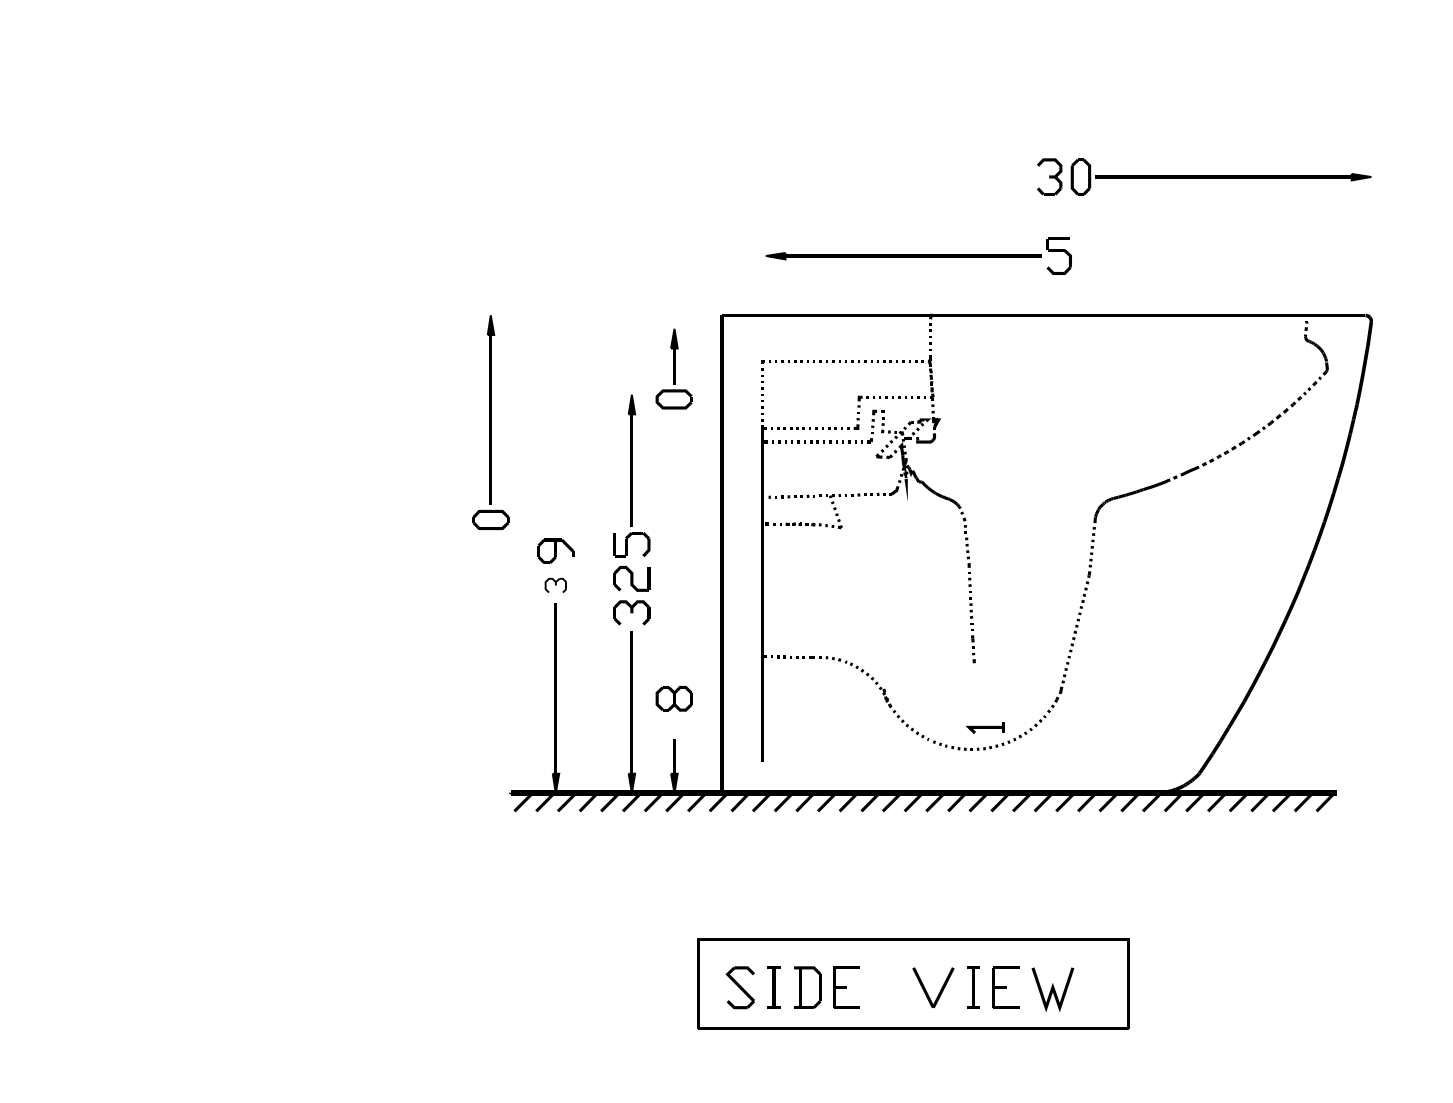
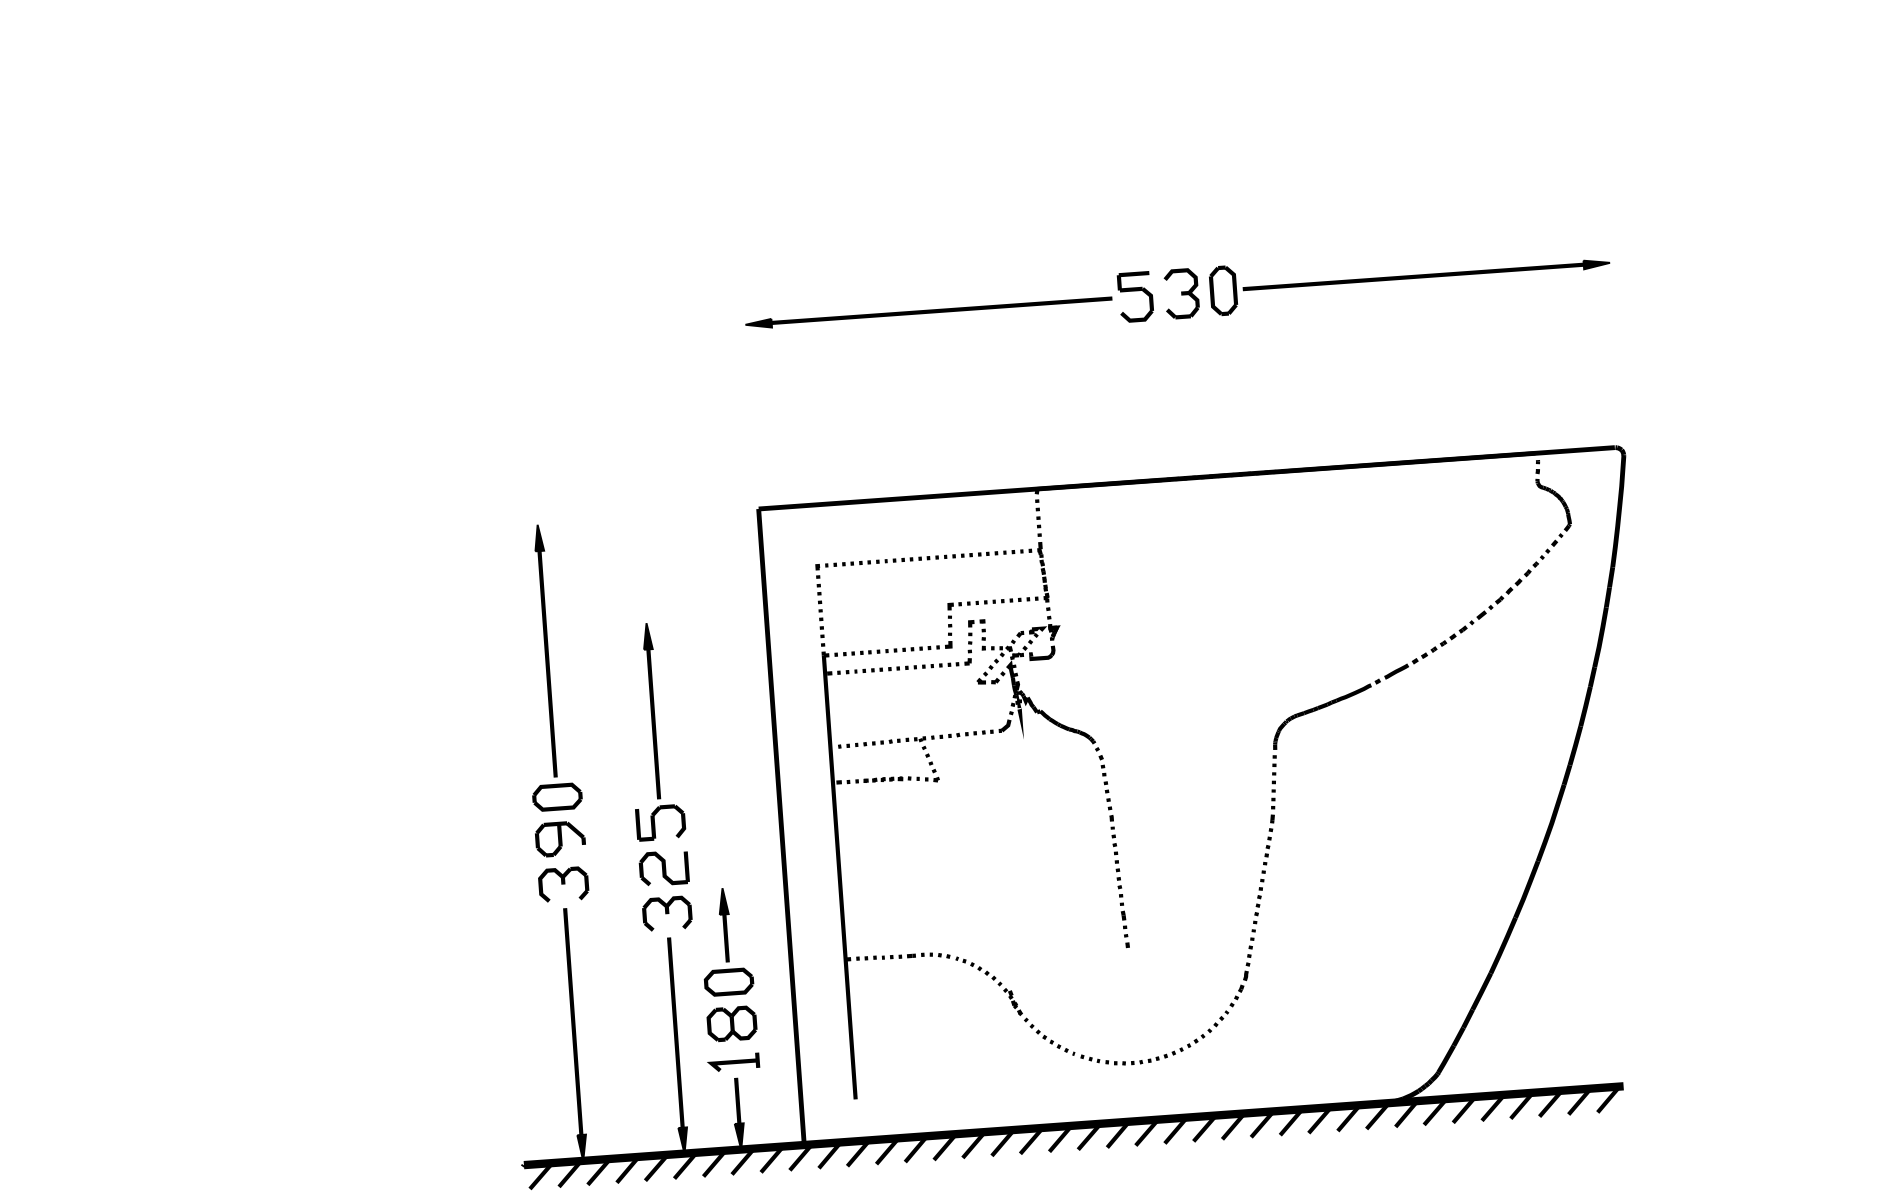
part: (918, 255) -> (948, 309), moved
part: (673, 368) -> (724, 941), moved
part: (490, 422) -> (547, 667), moved
part: (555, 585) -> (563, 884), size x1.67
part: (984, 727) -> (732, 1062), moved

